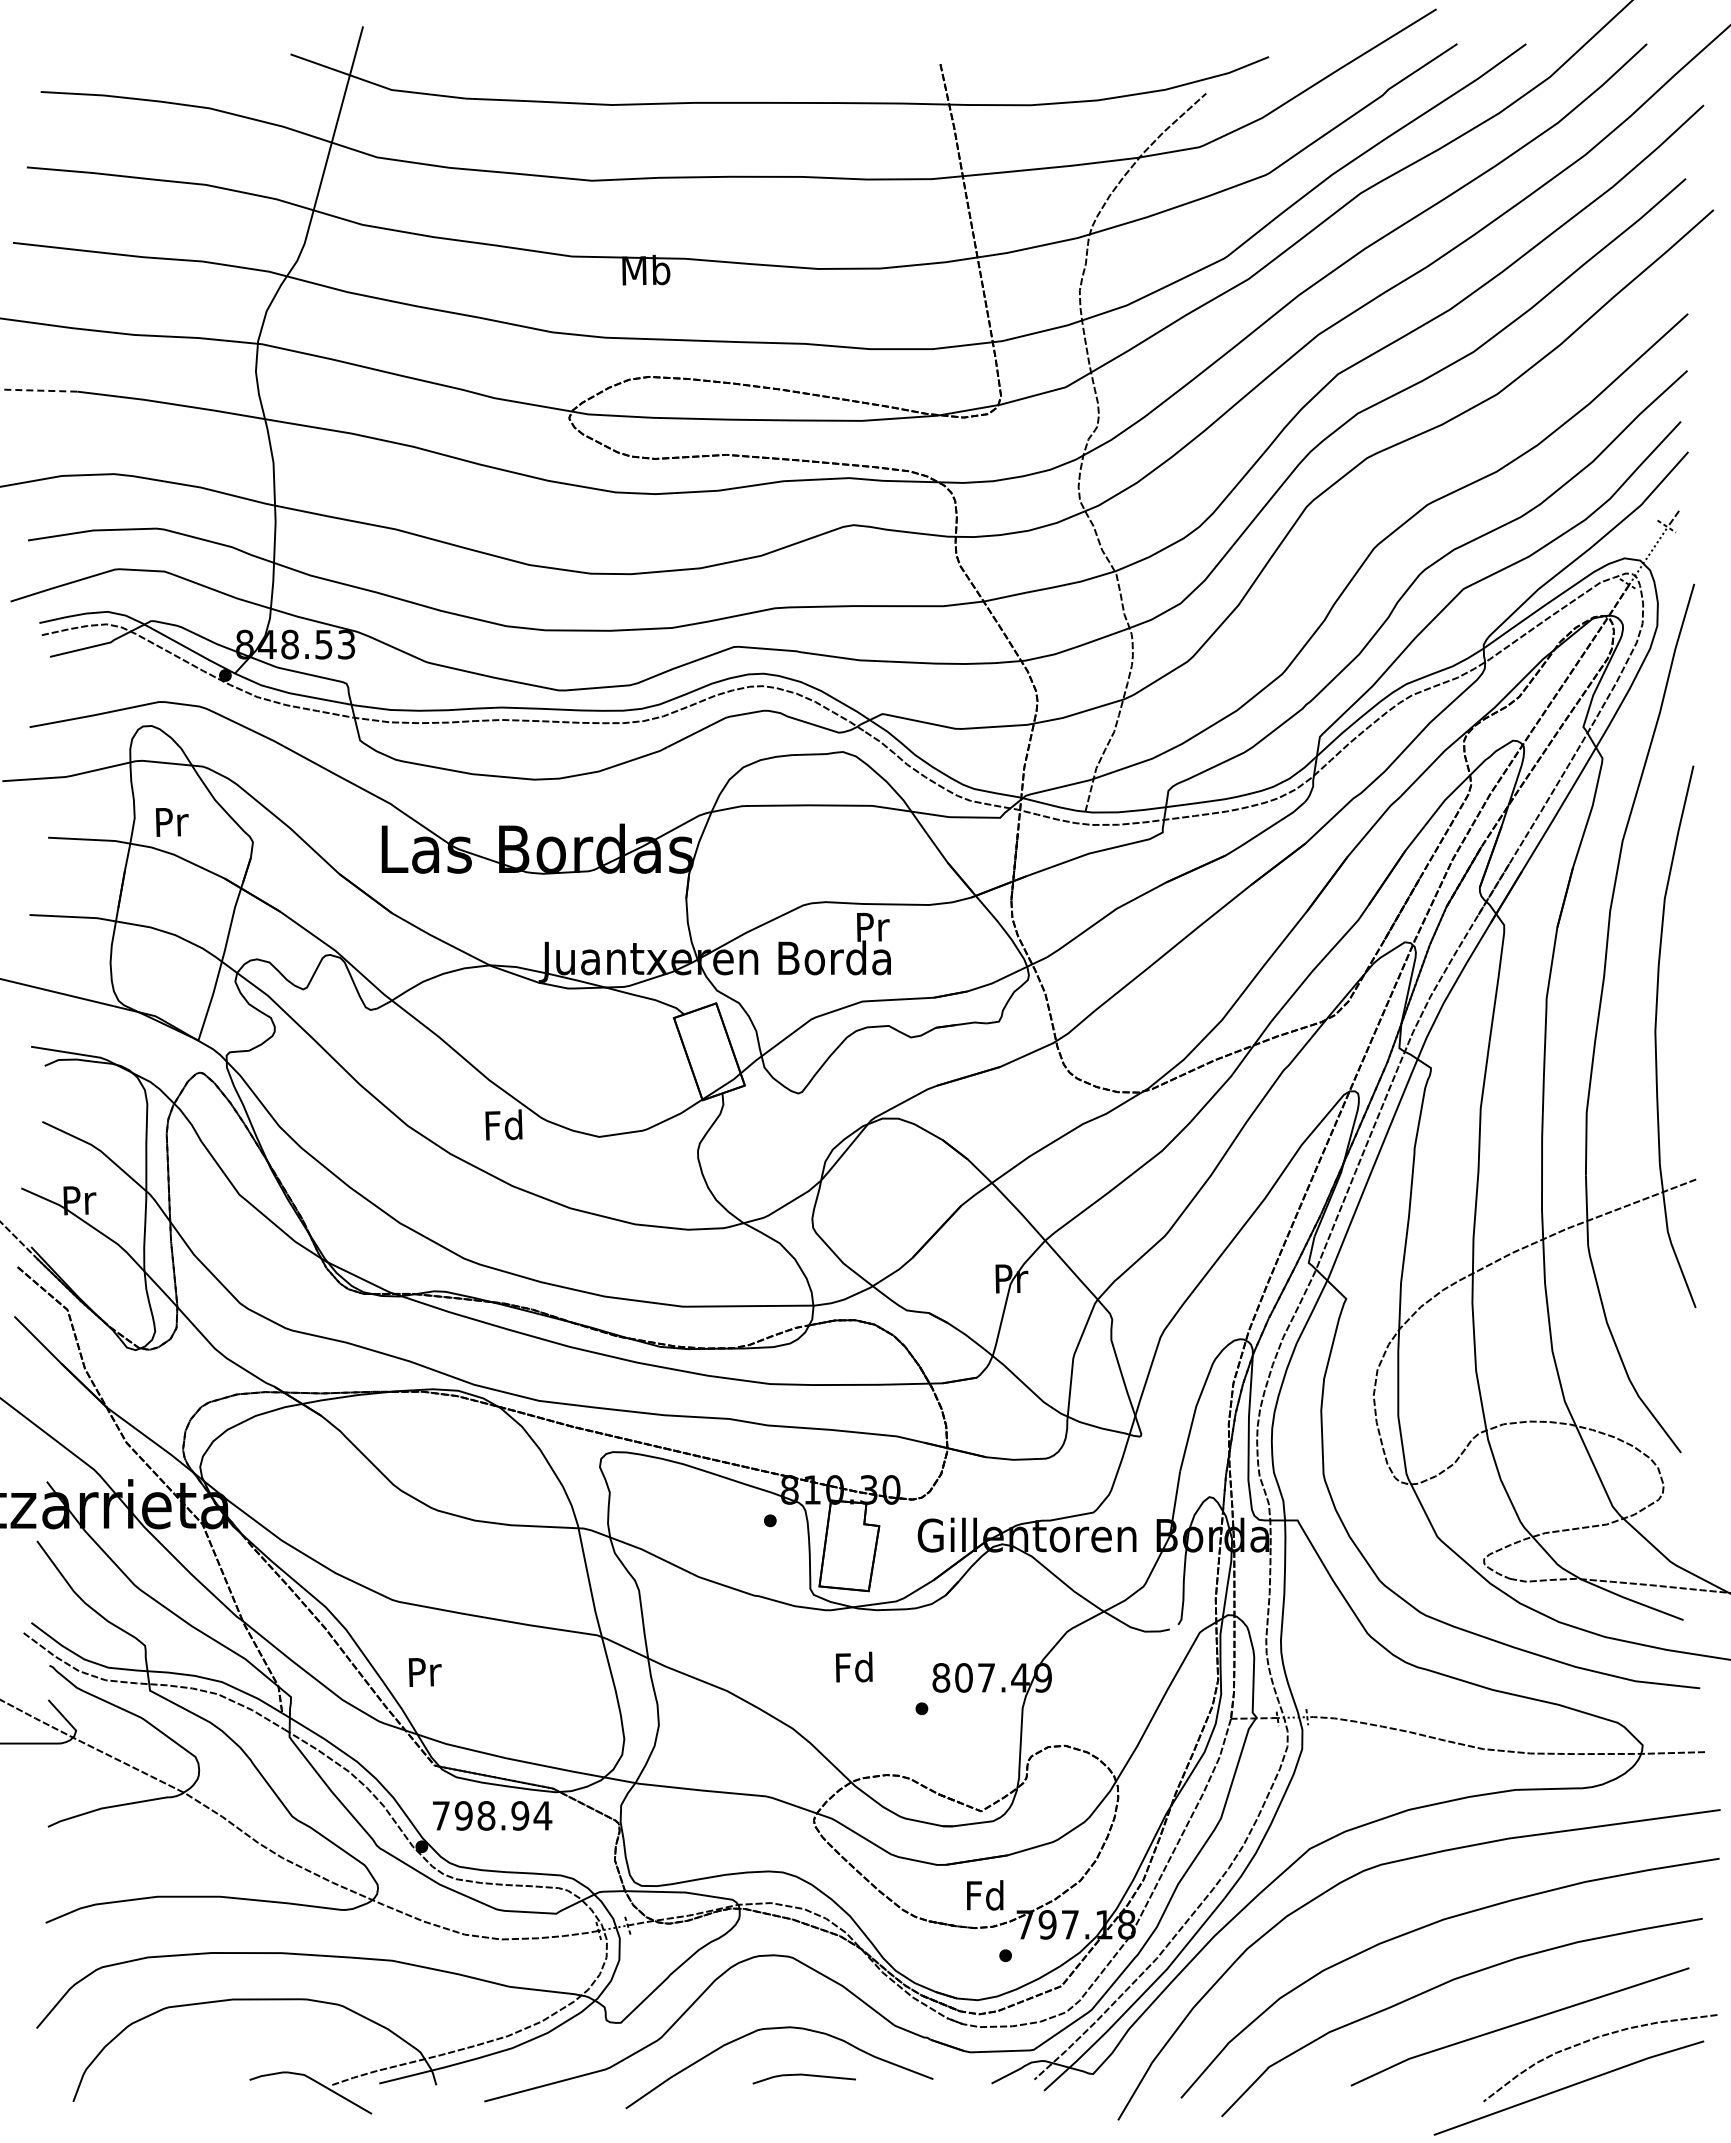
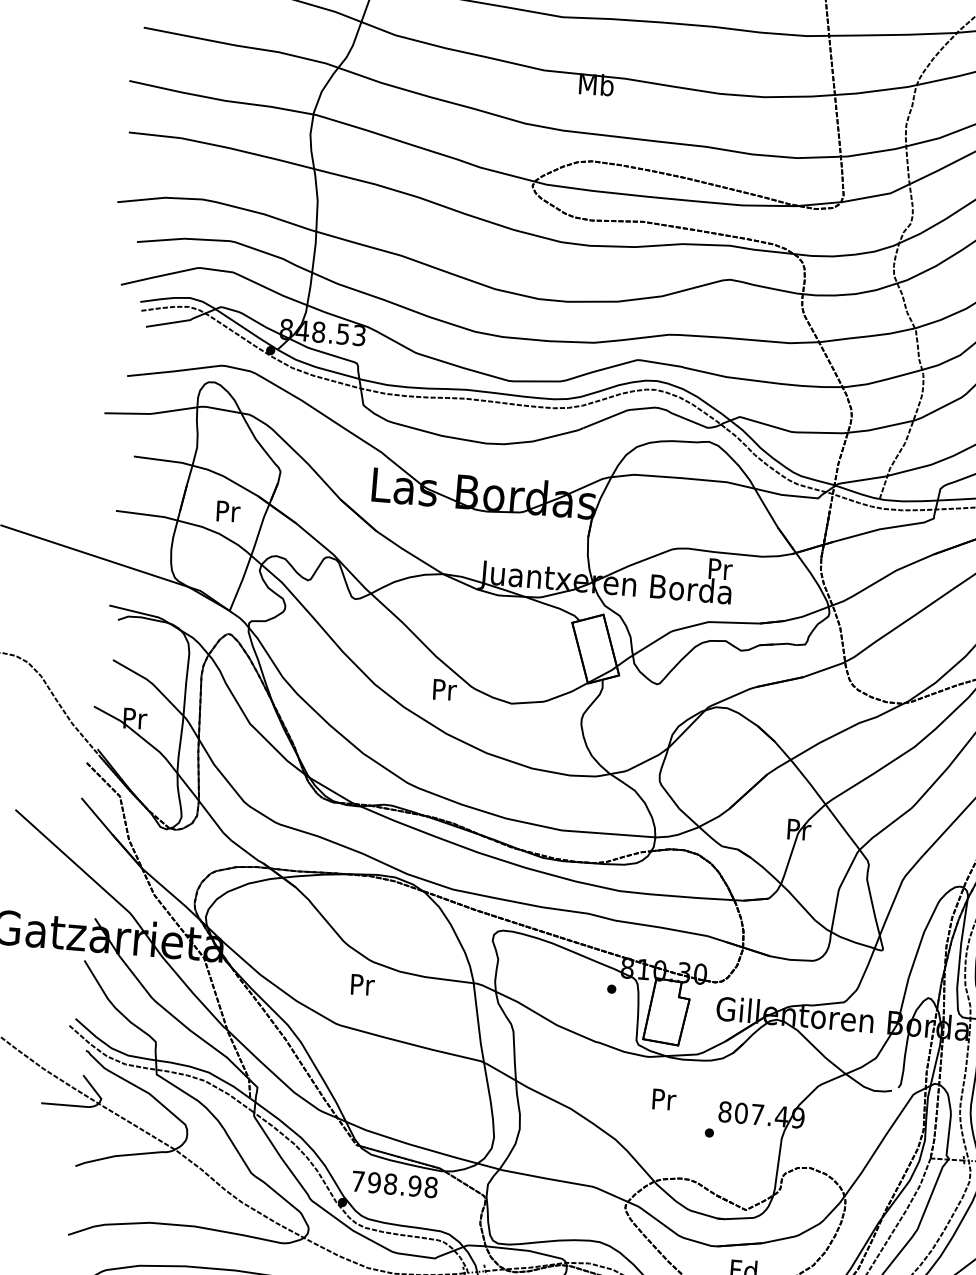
line: (40, 390) -> (154, 135), dashed -> solid
text: (172, 822) -> (228, 511), moved
text: (503, 1124) -> (443, 689), Fd -> Pr
text: (853, 1666) -> (662, 1098), Fd -> Pr
text: (424, 1672) -> (362, 985), moved
text: (542, 1815) -> (430, 1187), 798.94 -> 798.98

